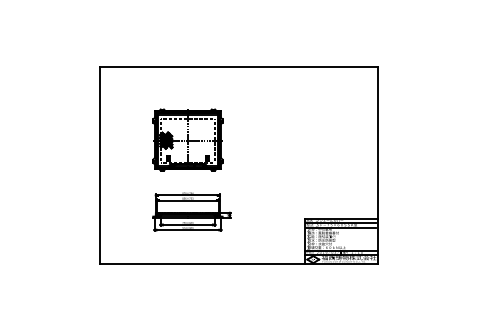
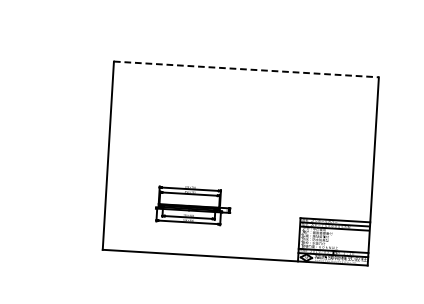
line: (239, 67) -> (246, 69), solid -> dashed
part: (187, 139) -> (193, 135), removed

